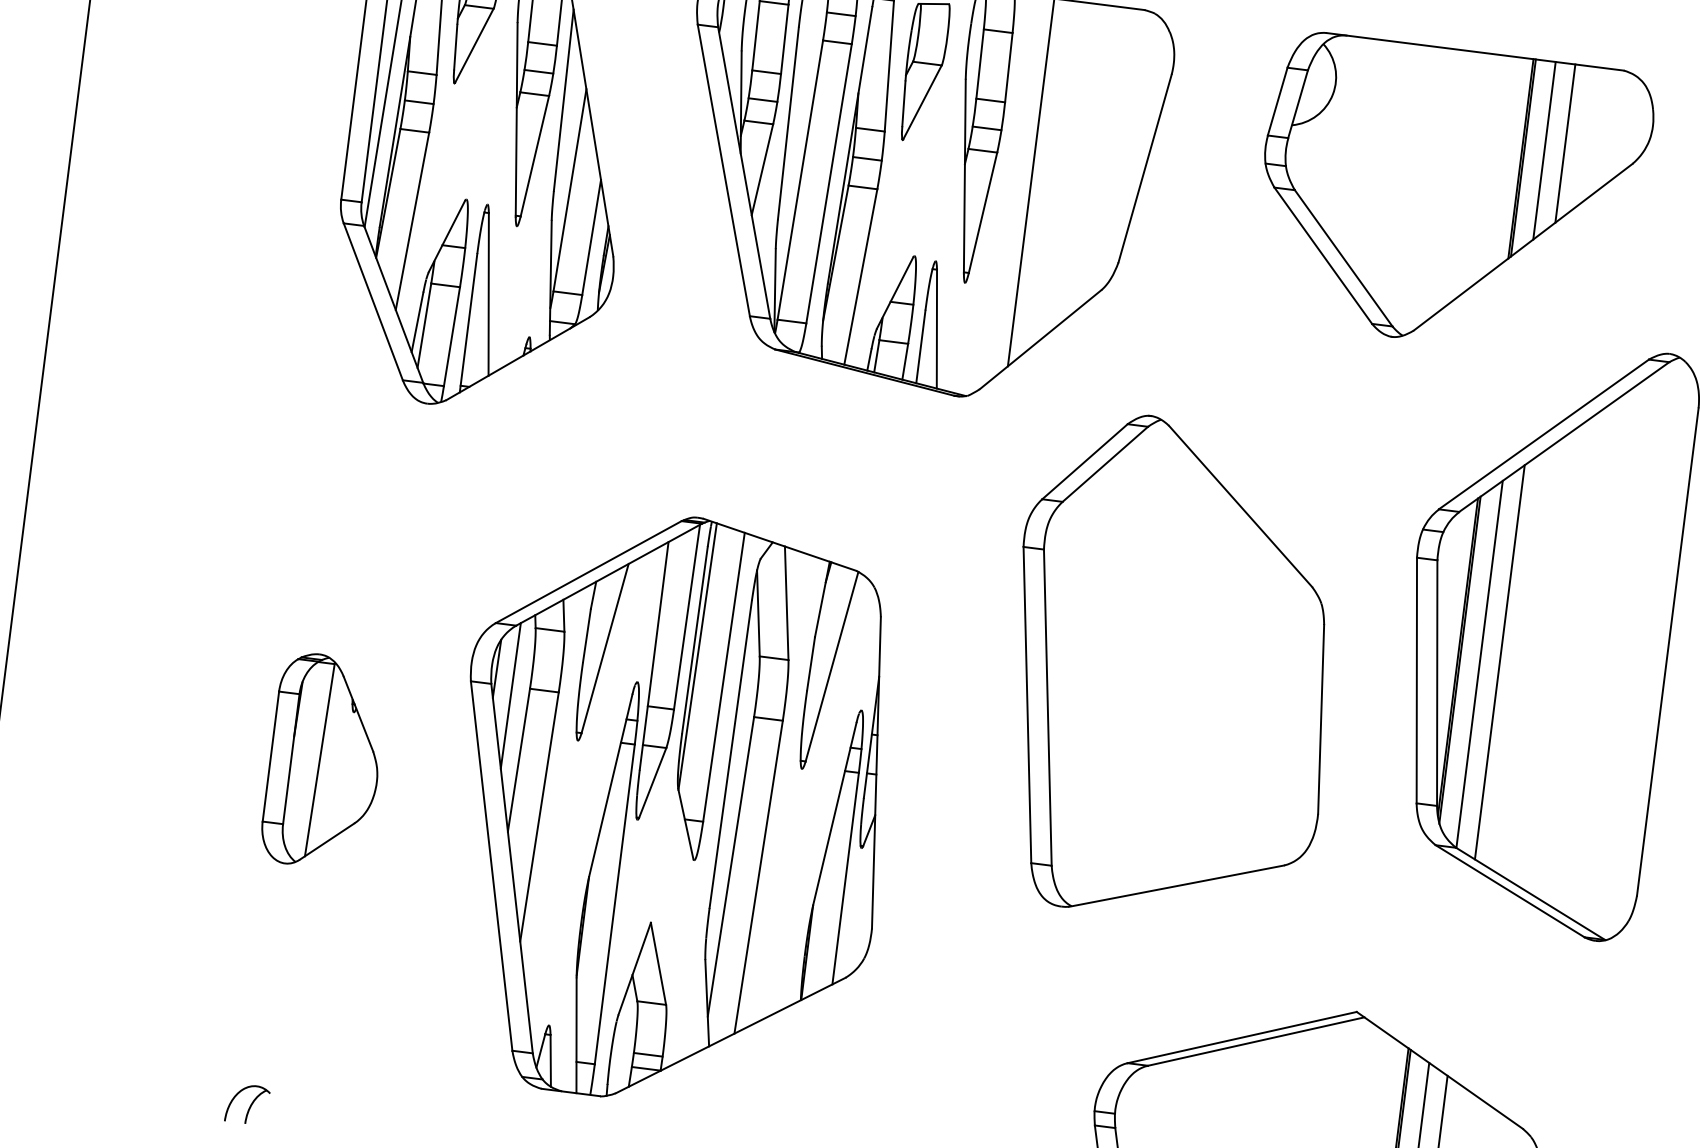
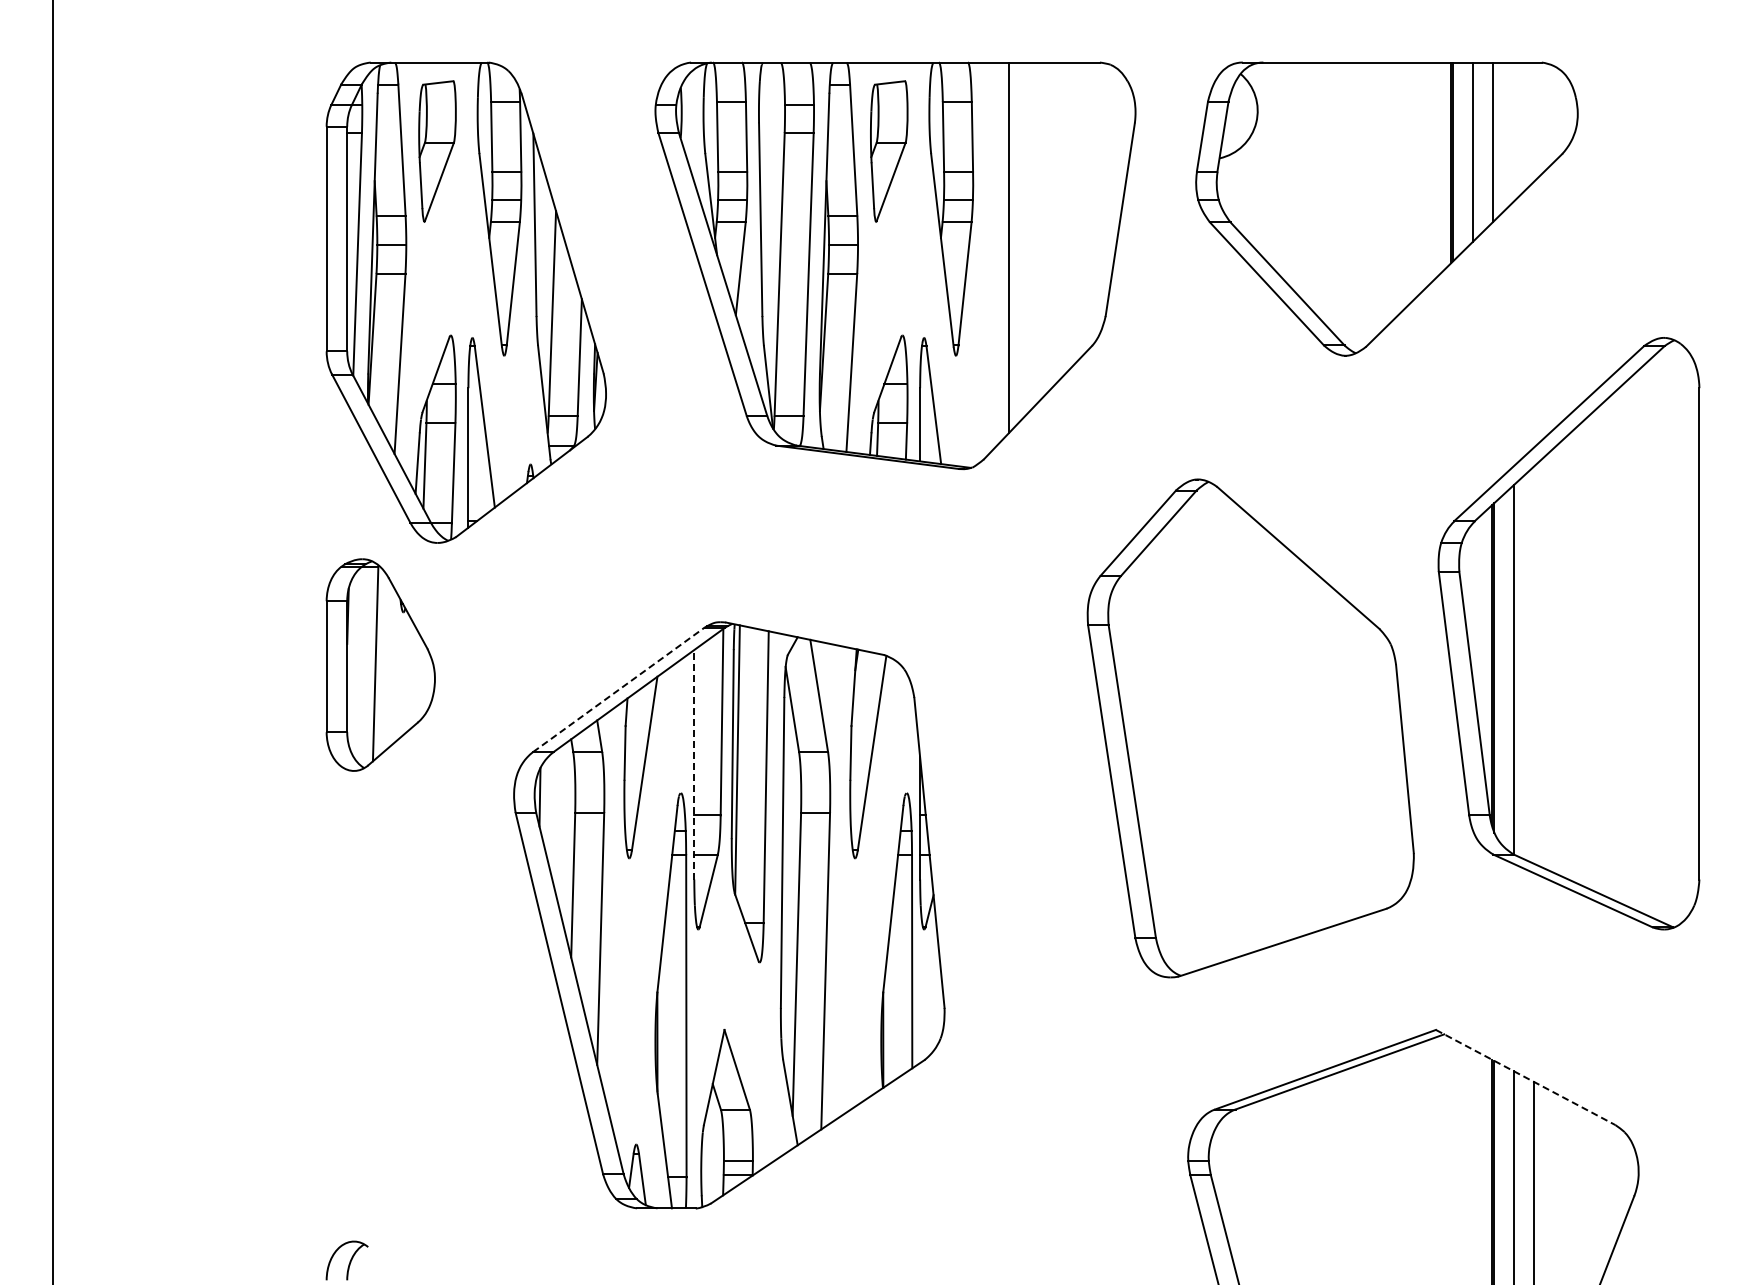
part: (1451, 195) -> (1386, 208), moved
line: (588, 571) -> (618, 689), solid -> dashed
line: (654, 655) -> (694, 764), solid -> dashed
line: (1500, 661) -> (1534, 664), removed
part: (1171, 669) -> (1250, 728), moved
line: (510, 694) -> (556, 821), removed
part: (324, 761) -> (380, 664), moved
line: (1439, 1070) -> (1525, 1077), solid -> dashed

